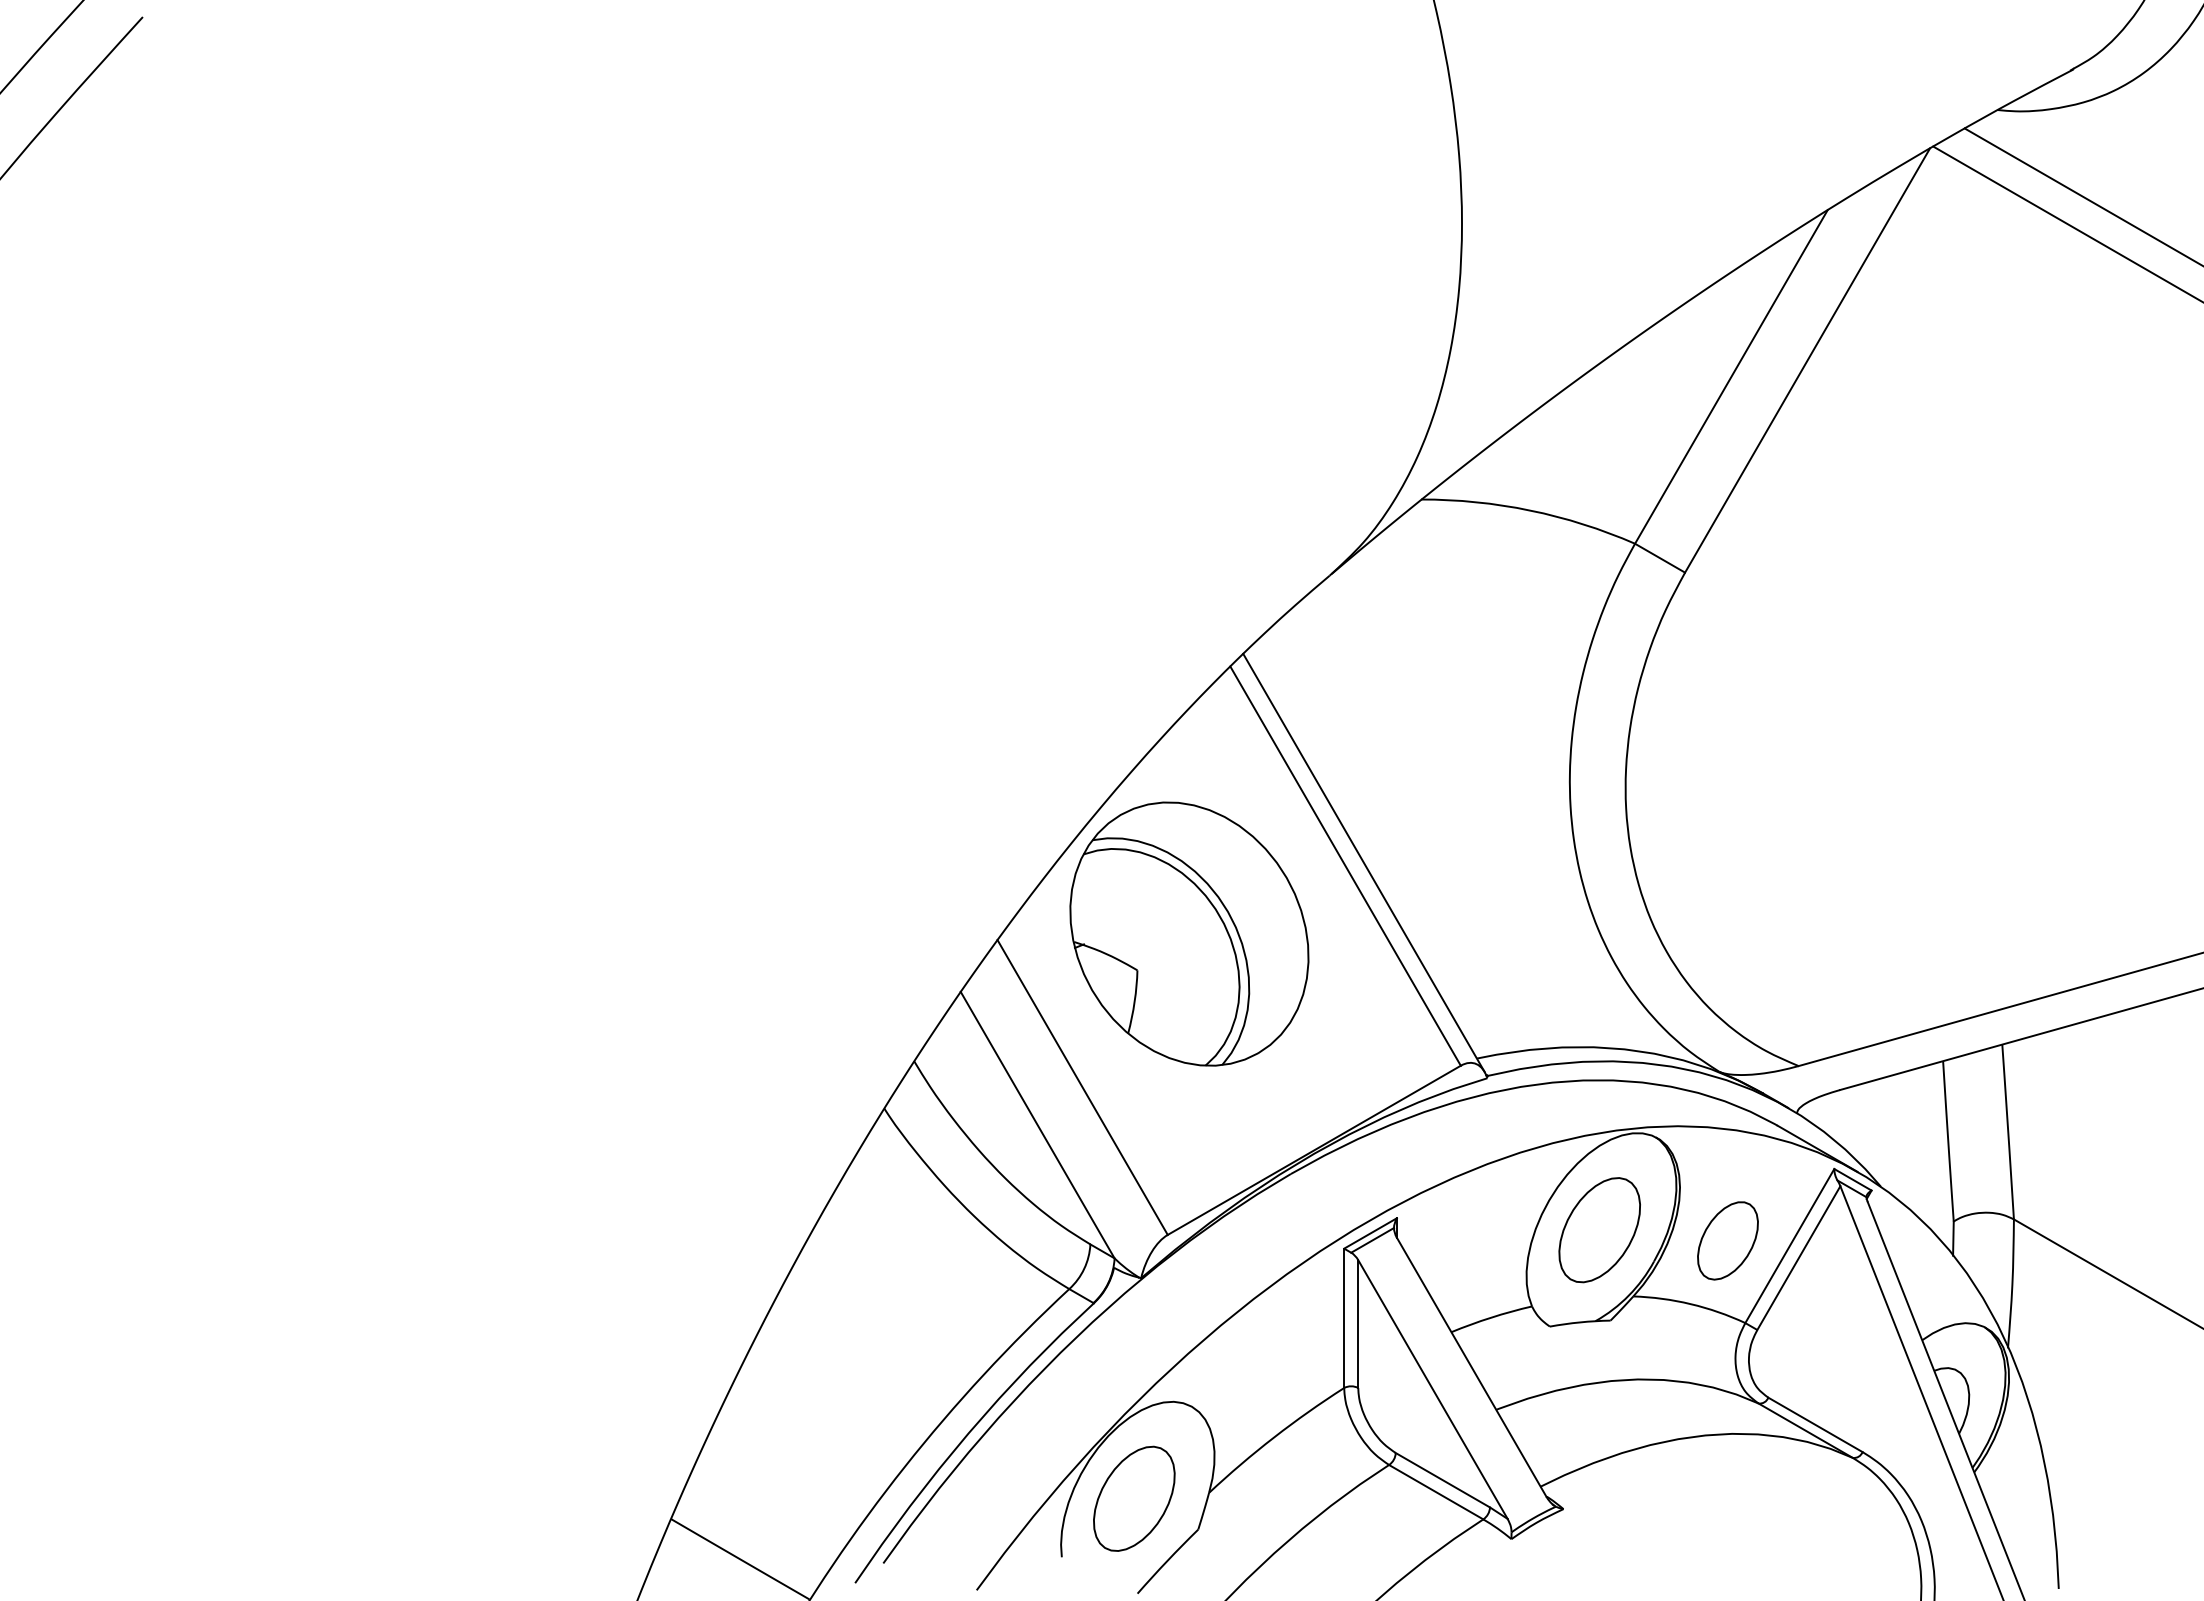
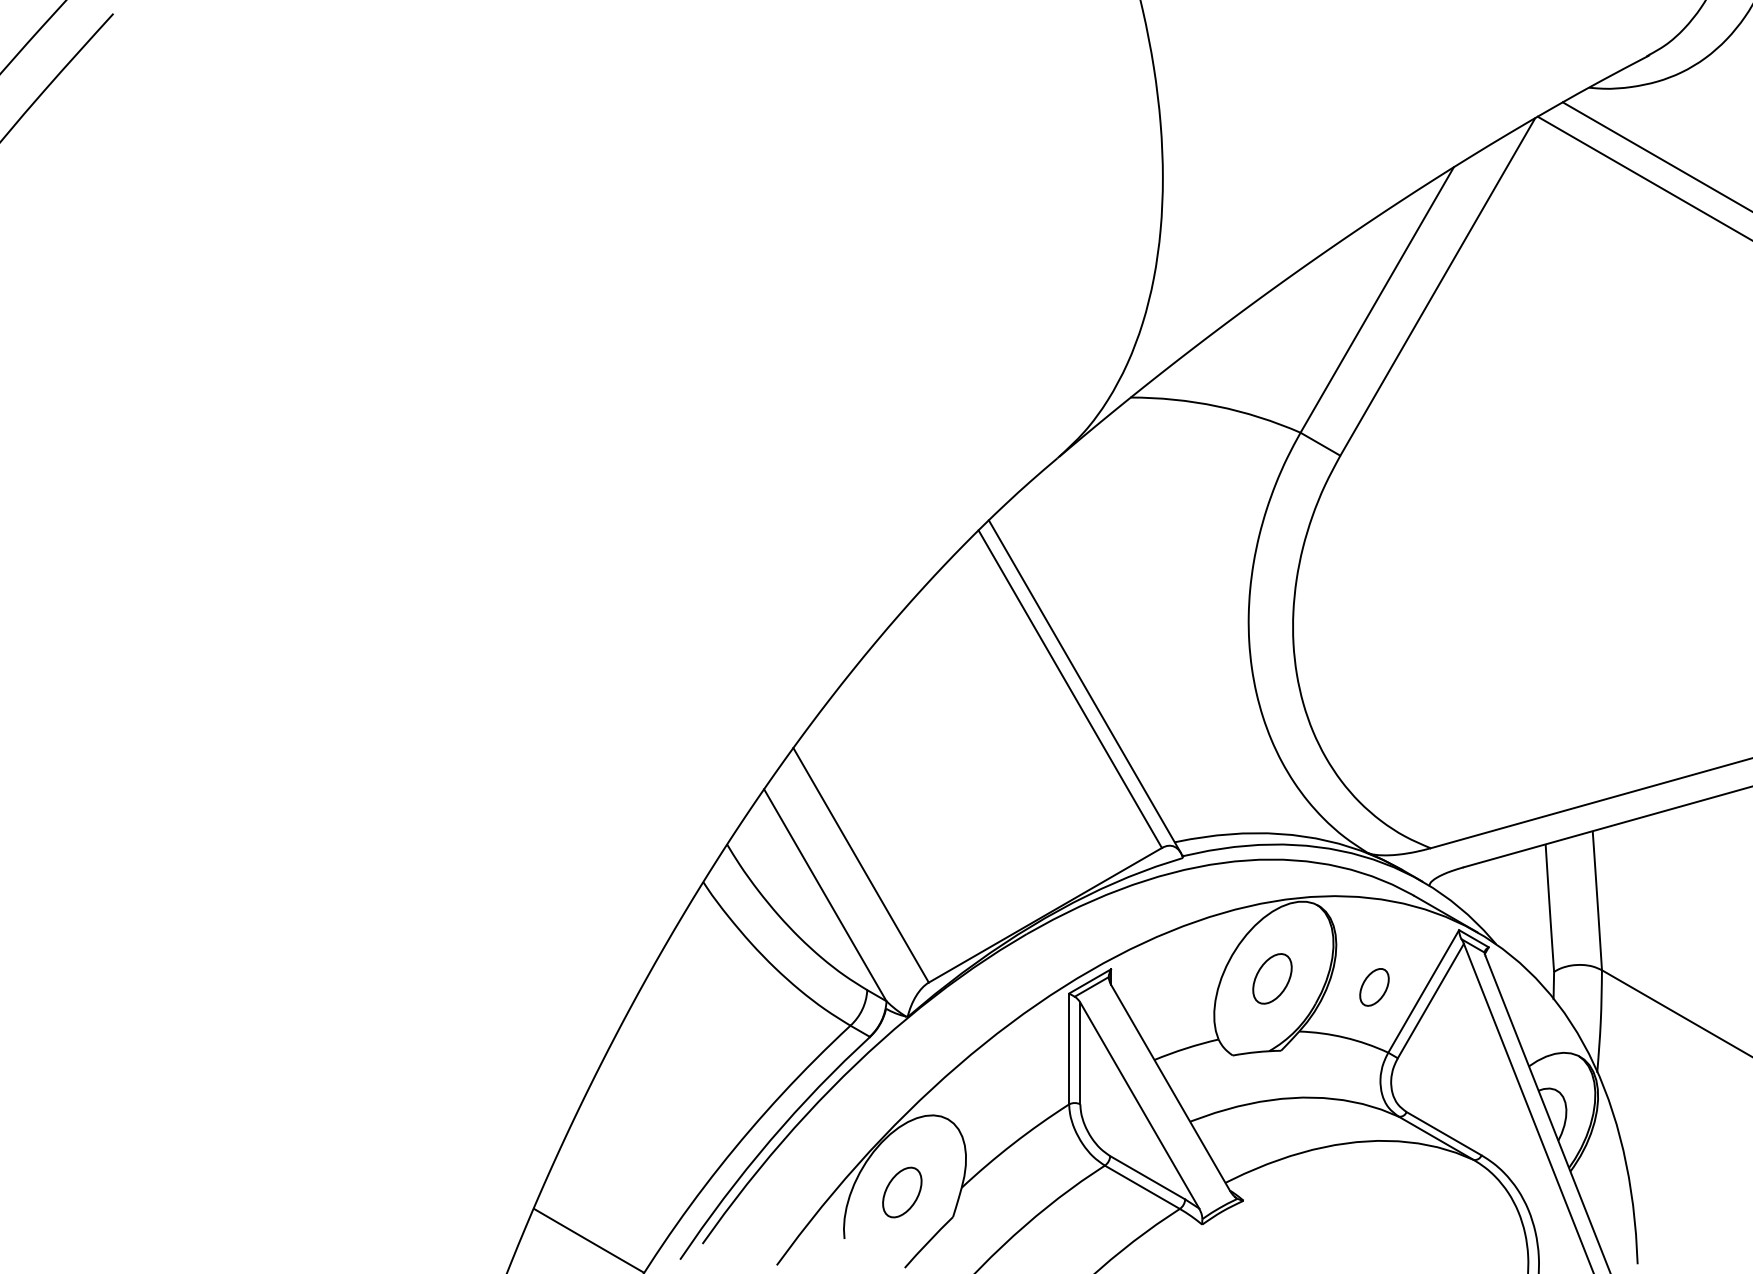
part: (1188, 933) -> (945, 742), removed
part: (1599, 1229) -> (1272, 978), size x0.6
part: (1727, 1241) -> (1374, 987), size x0.6
part: (1134, 1498) -> (902, 1192), size x0.6

